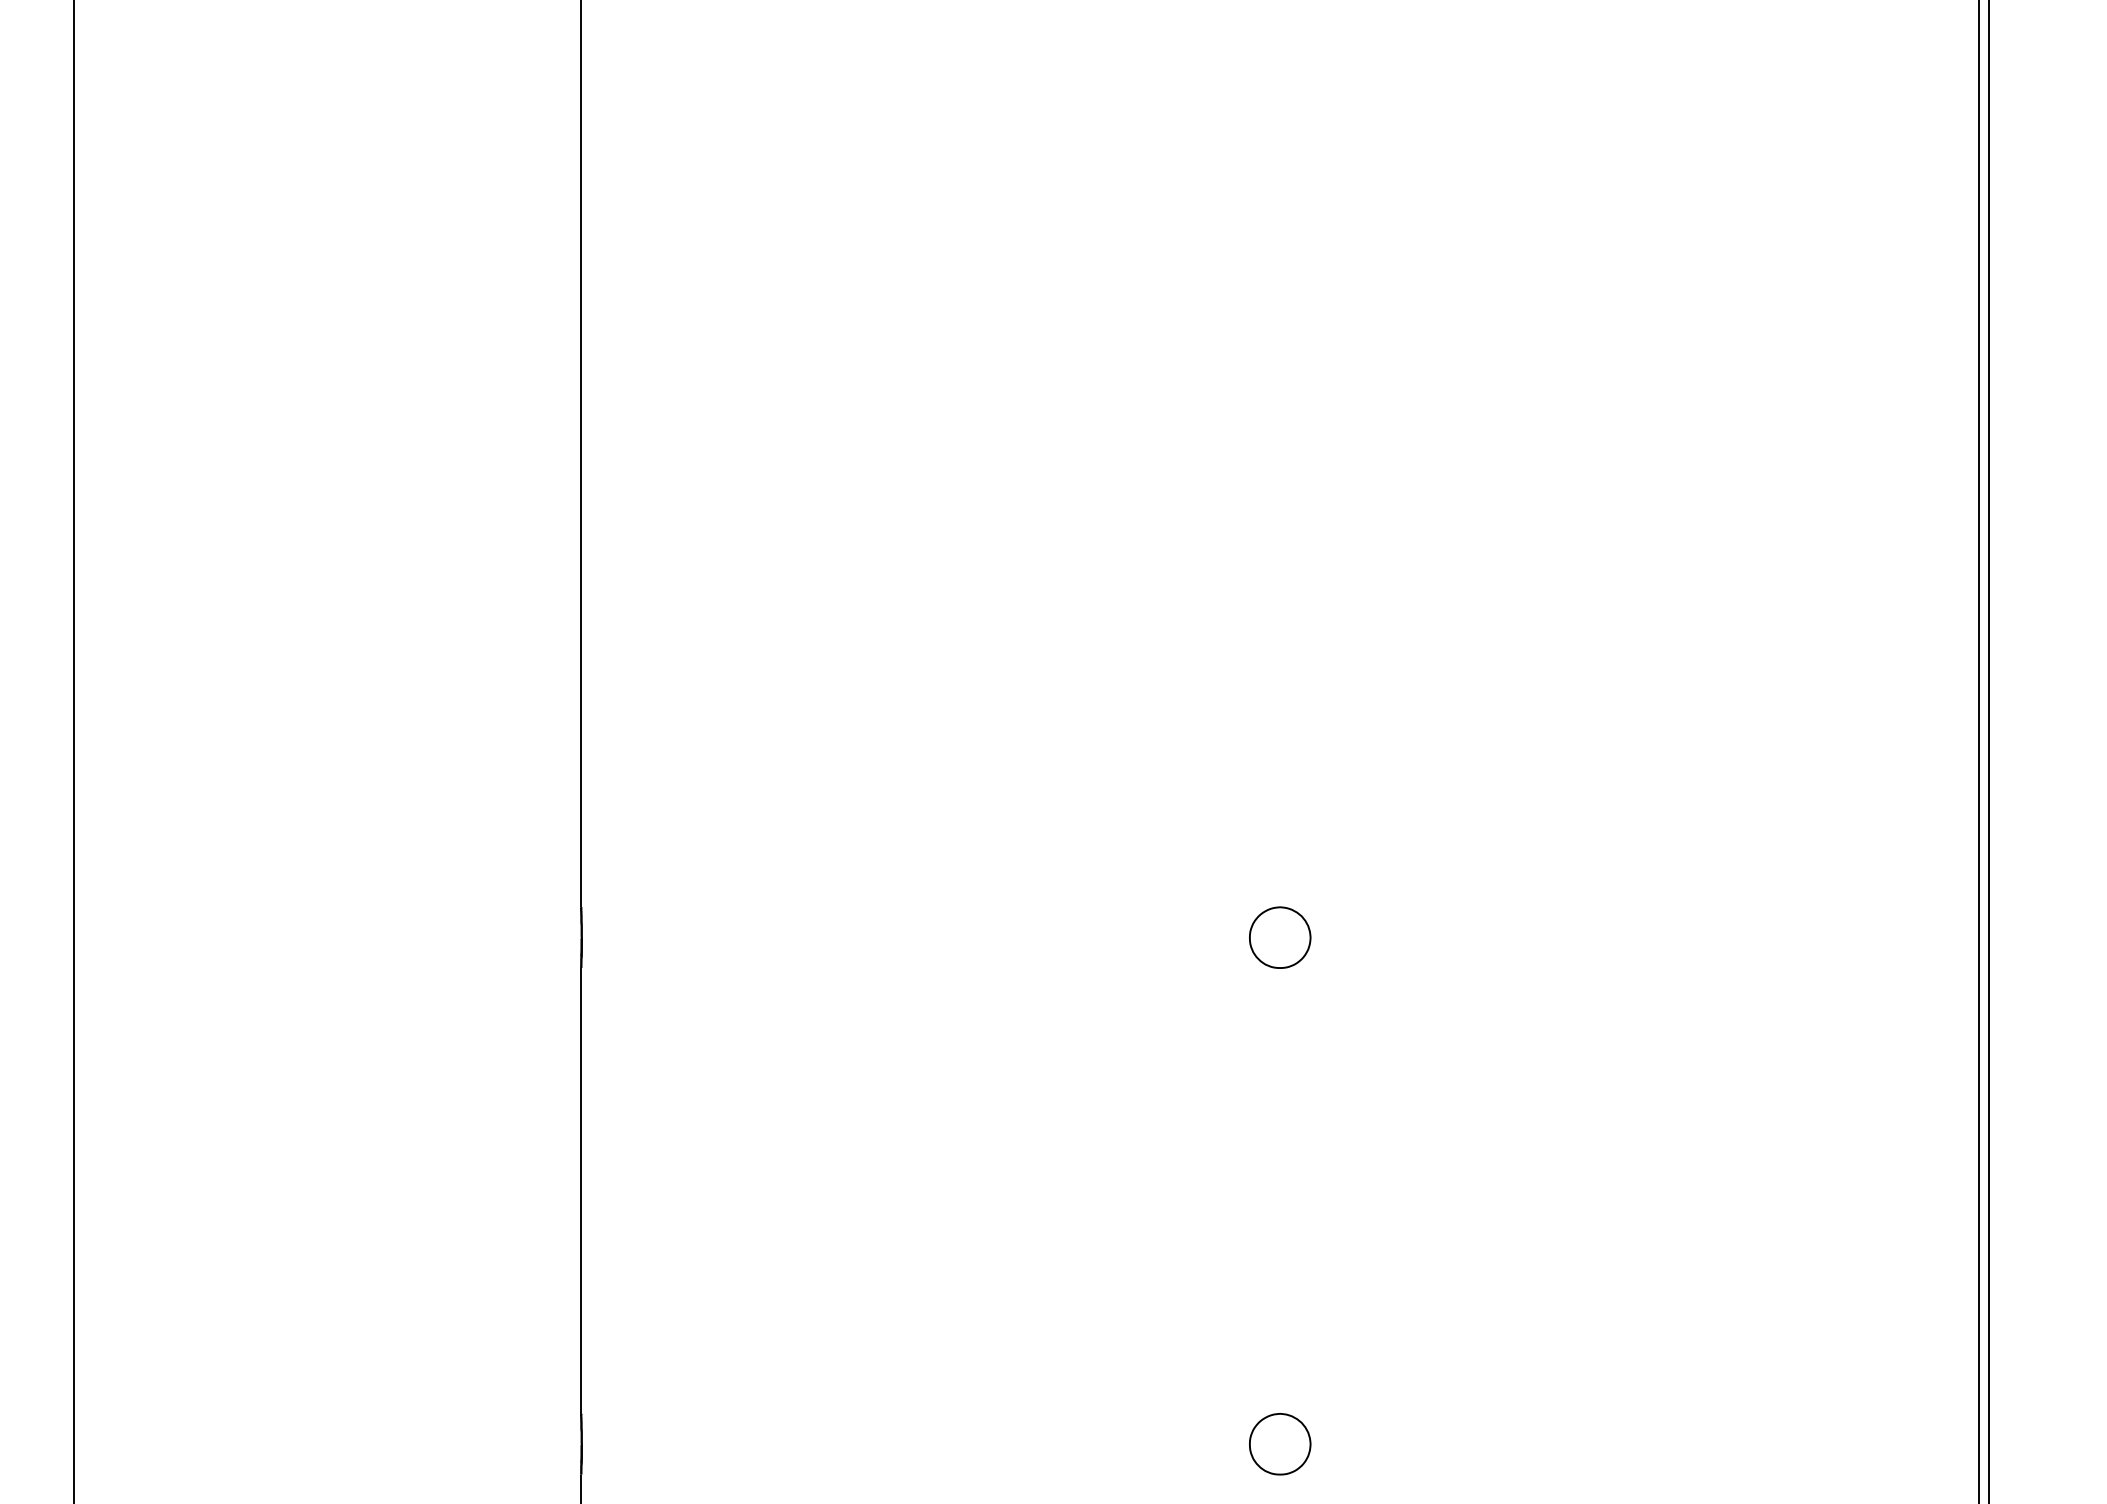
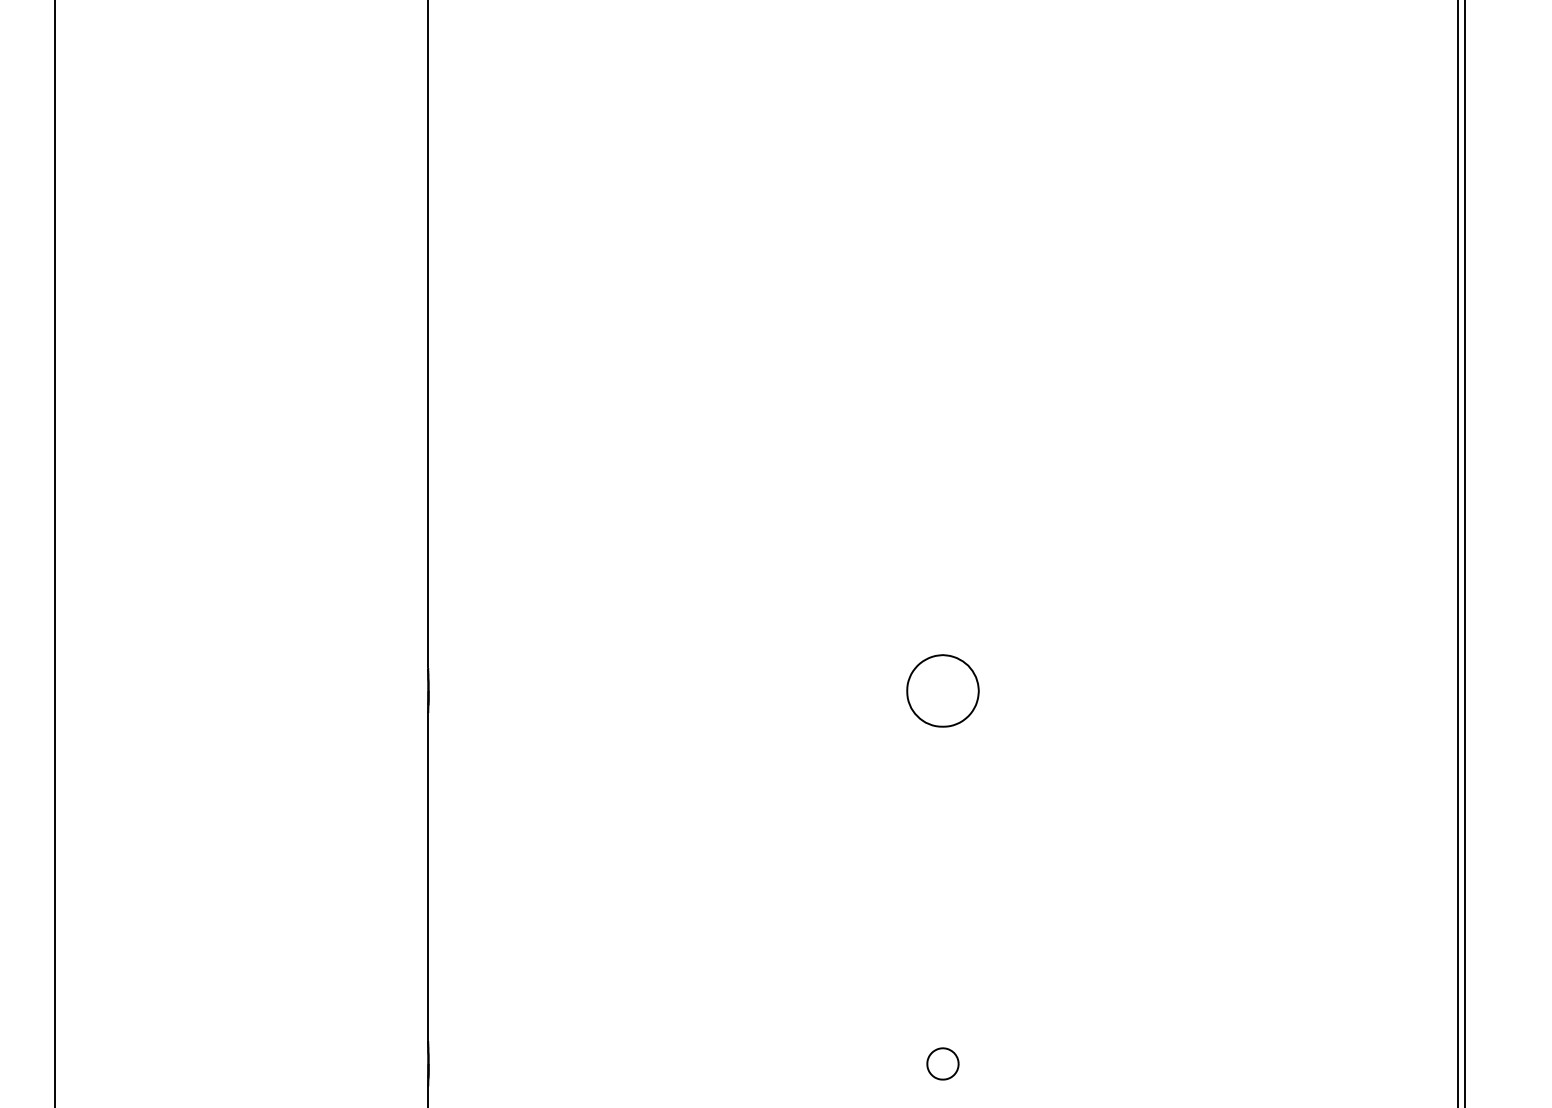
part: (1279, 937) -> (942, 690), size x1.6
part: (1279, 1443) -> (942, 1063), size x0.7

